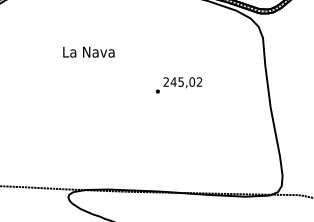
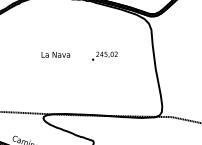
text: (88, 51) -> (55, 54), moved

